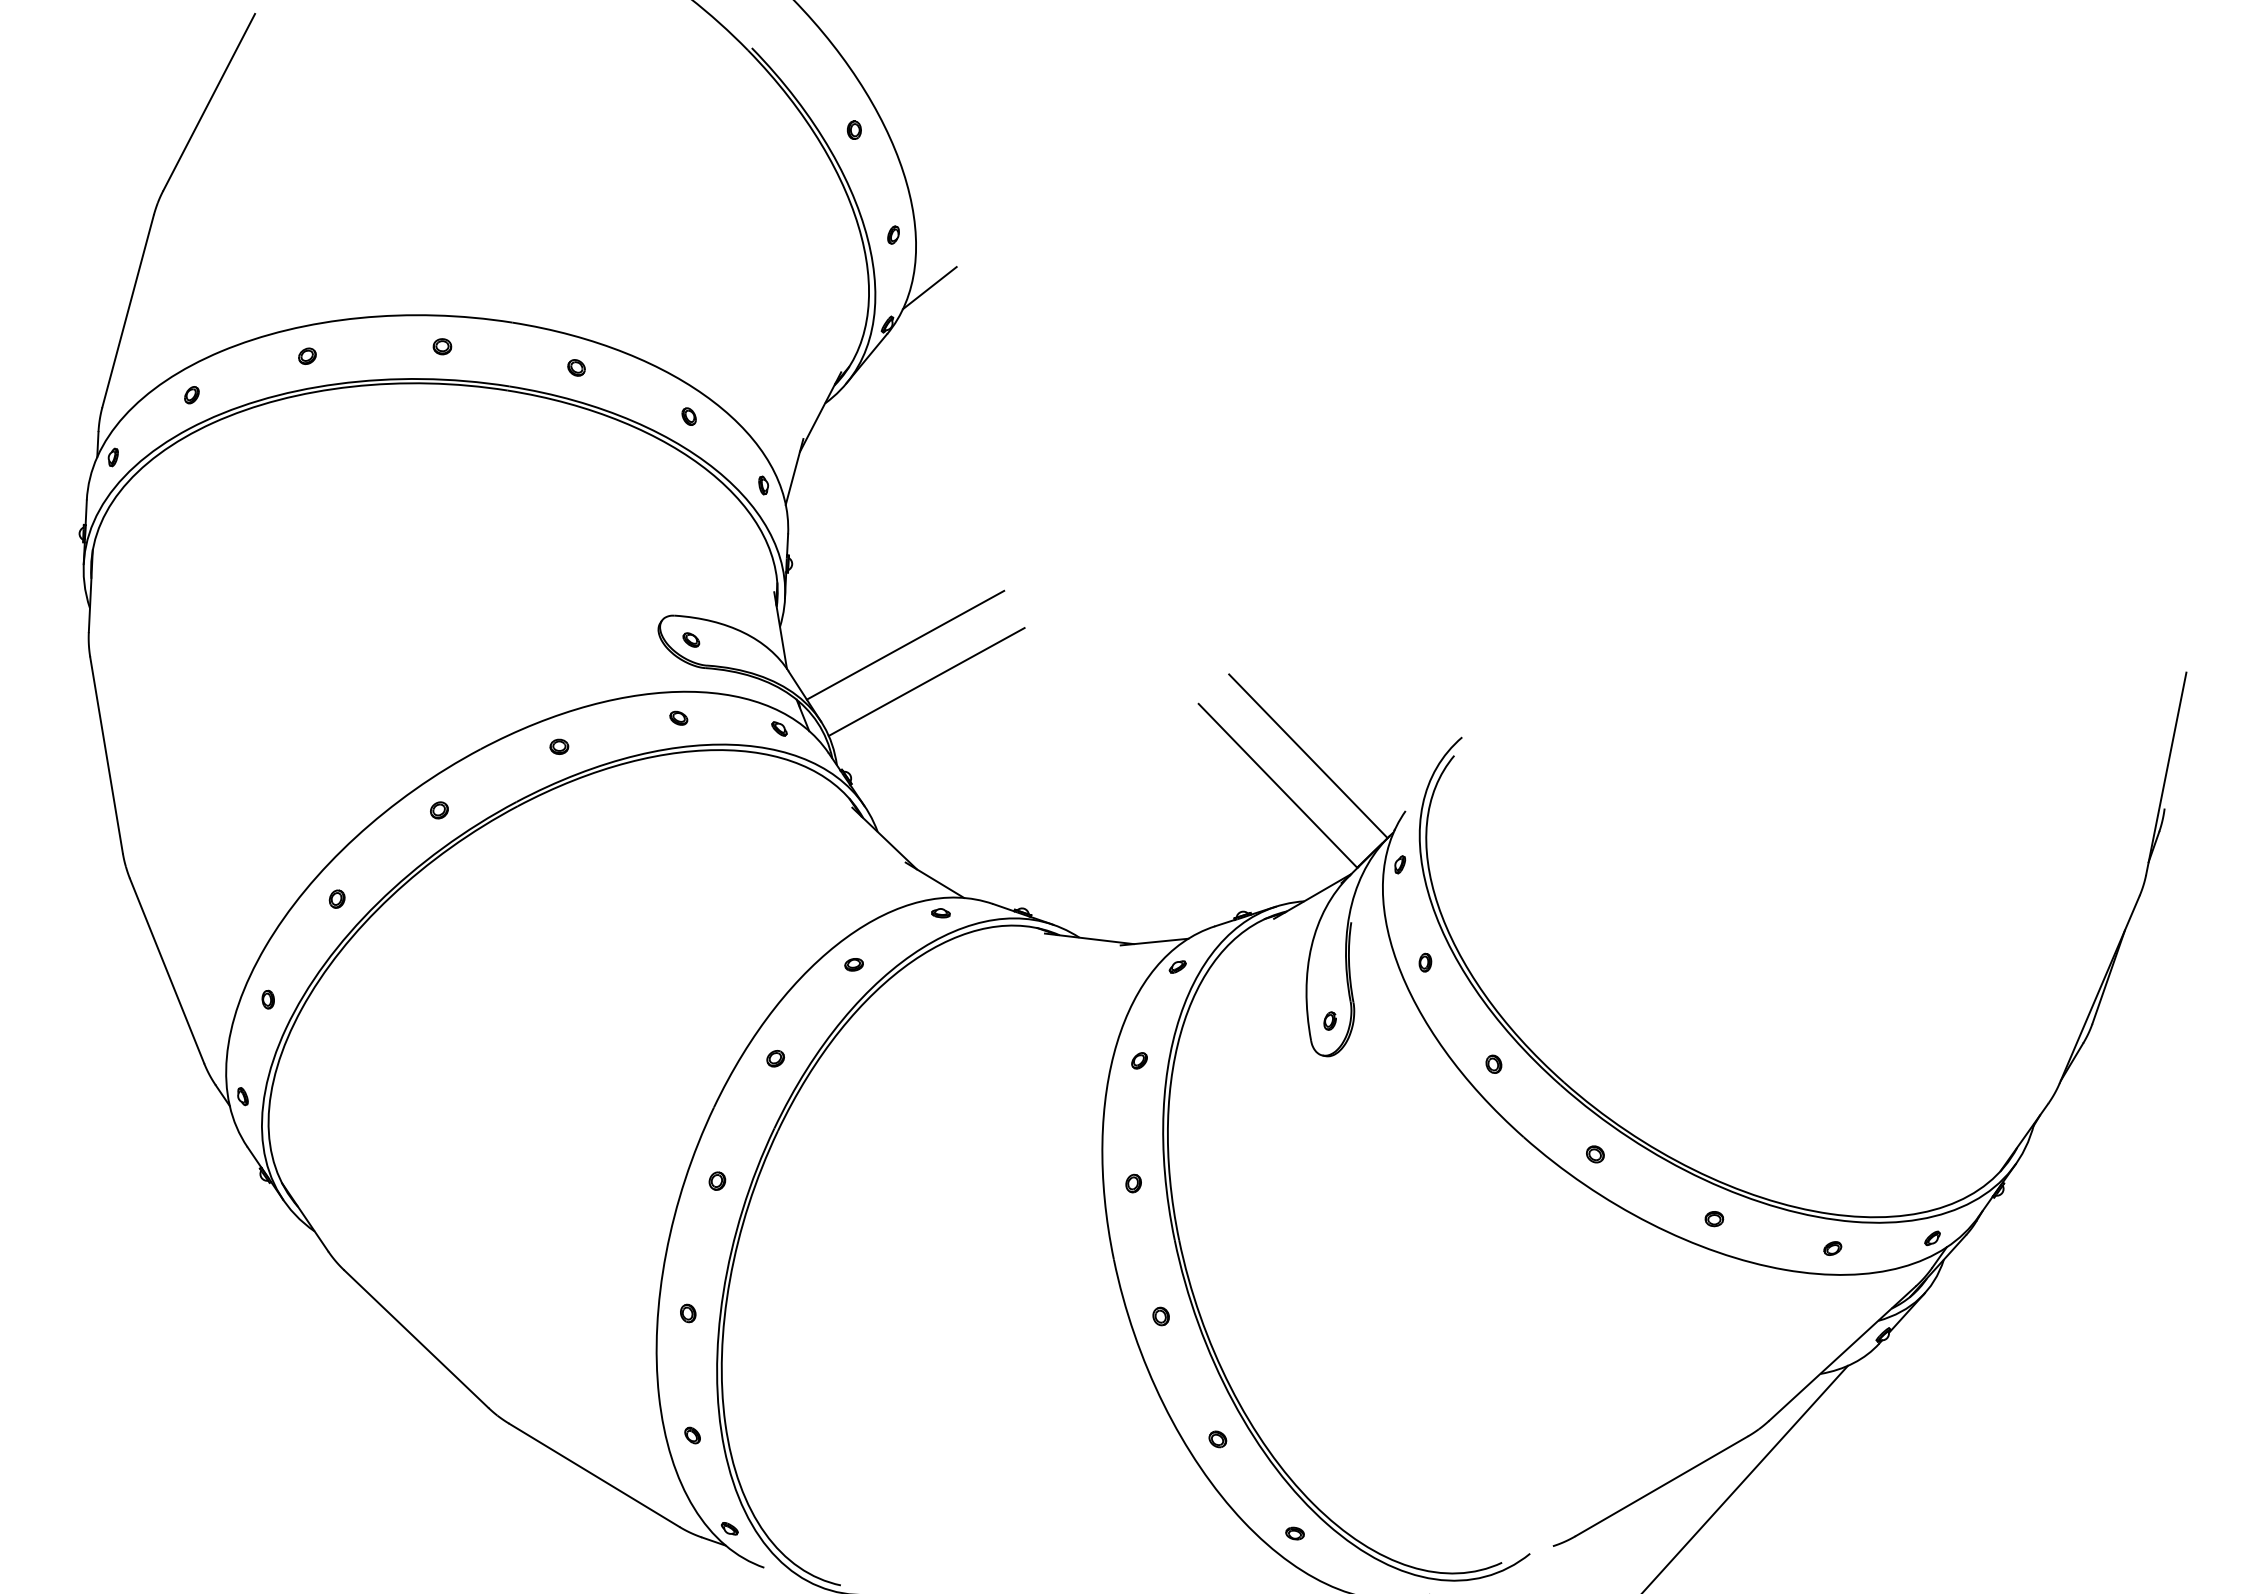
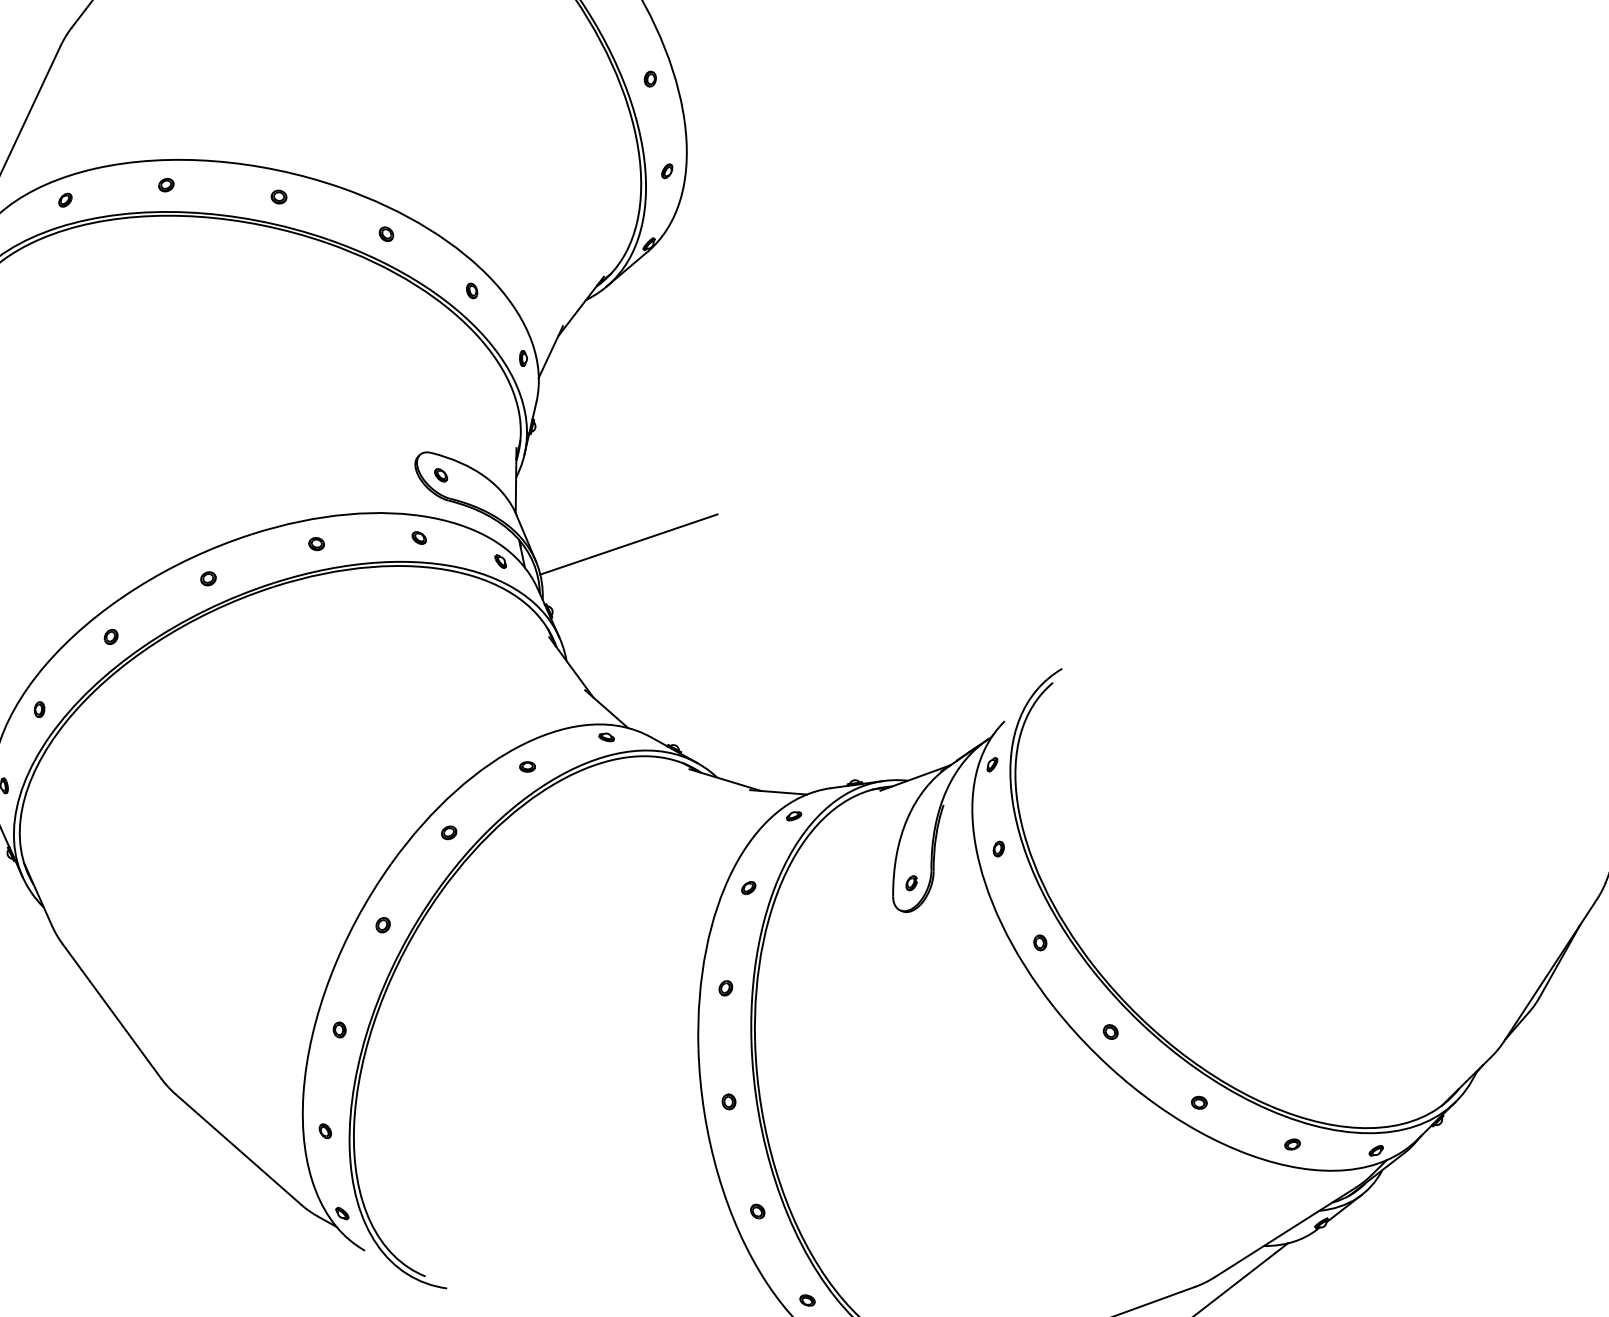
line: (929, 288) -> (689, 220), removed
line: (905, 644) -> (616, 510), removed
line: (1308, 756) -> (932, 661), removed
line: (1277, 785) -> (902, 681), removed

